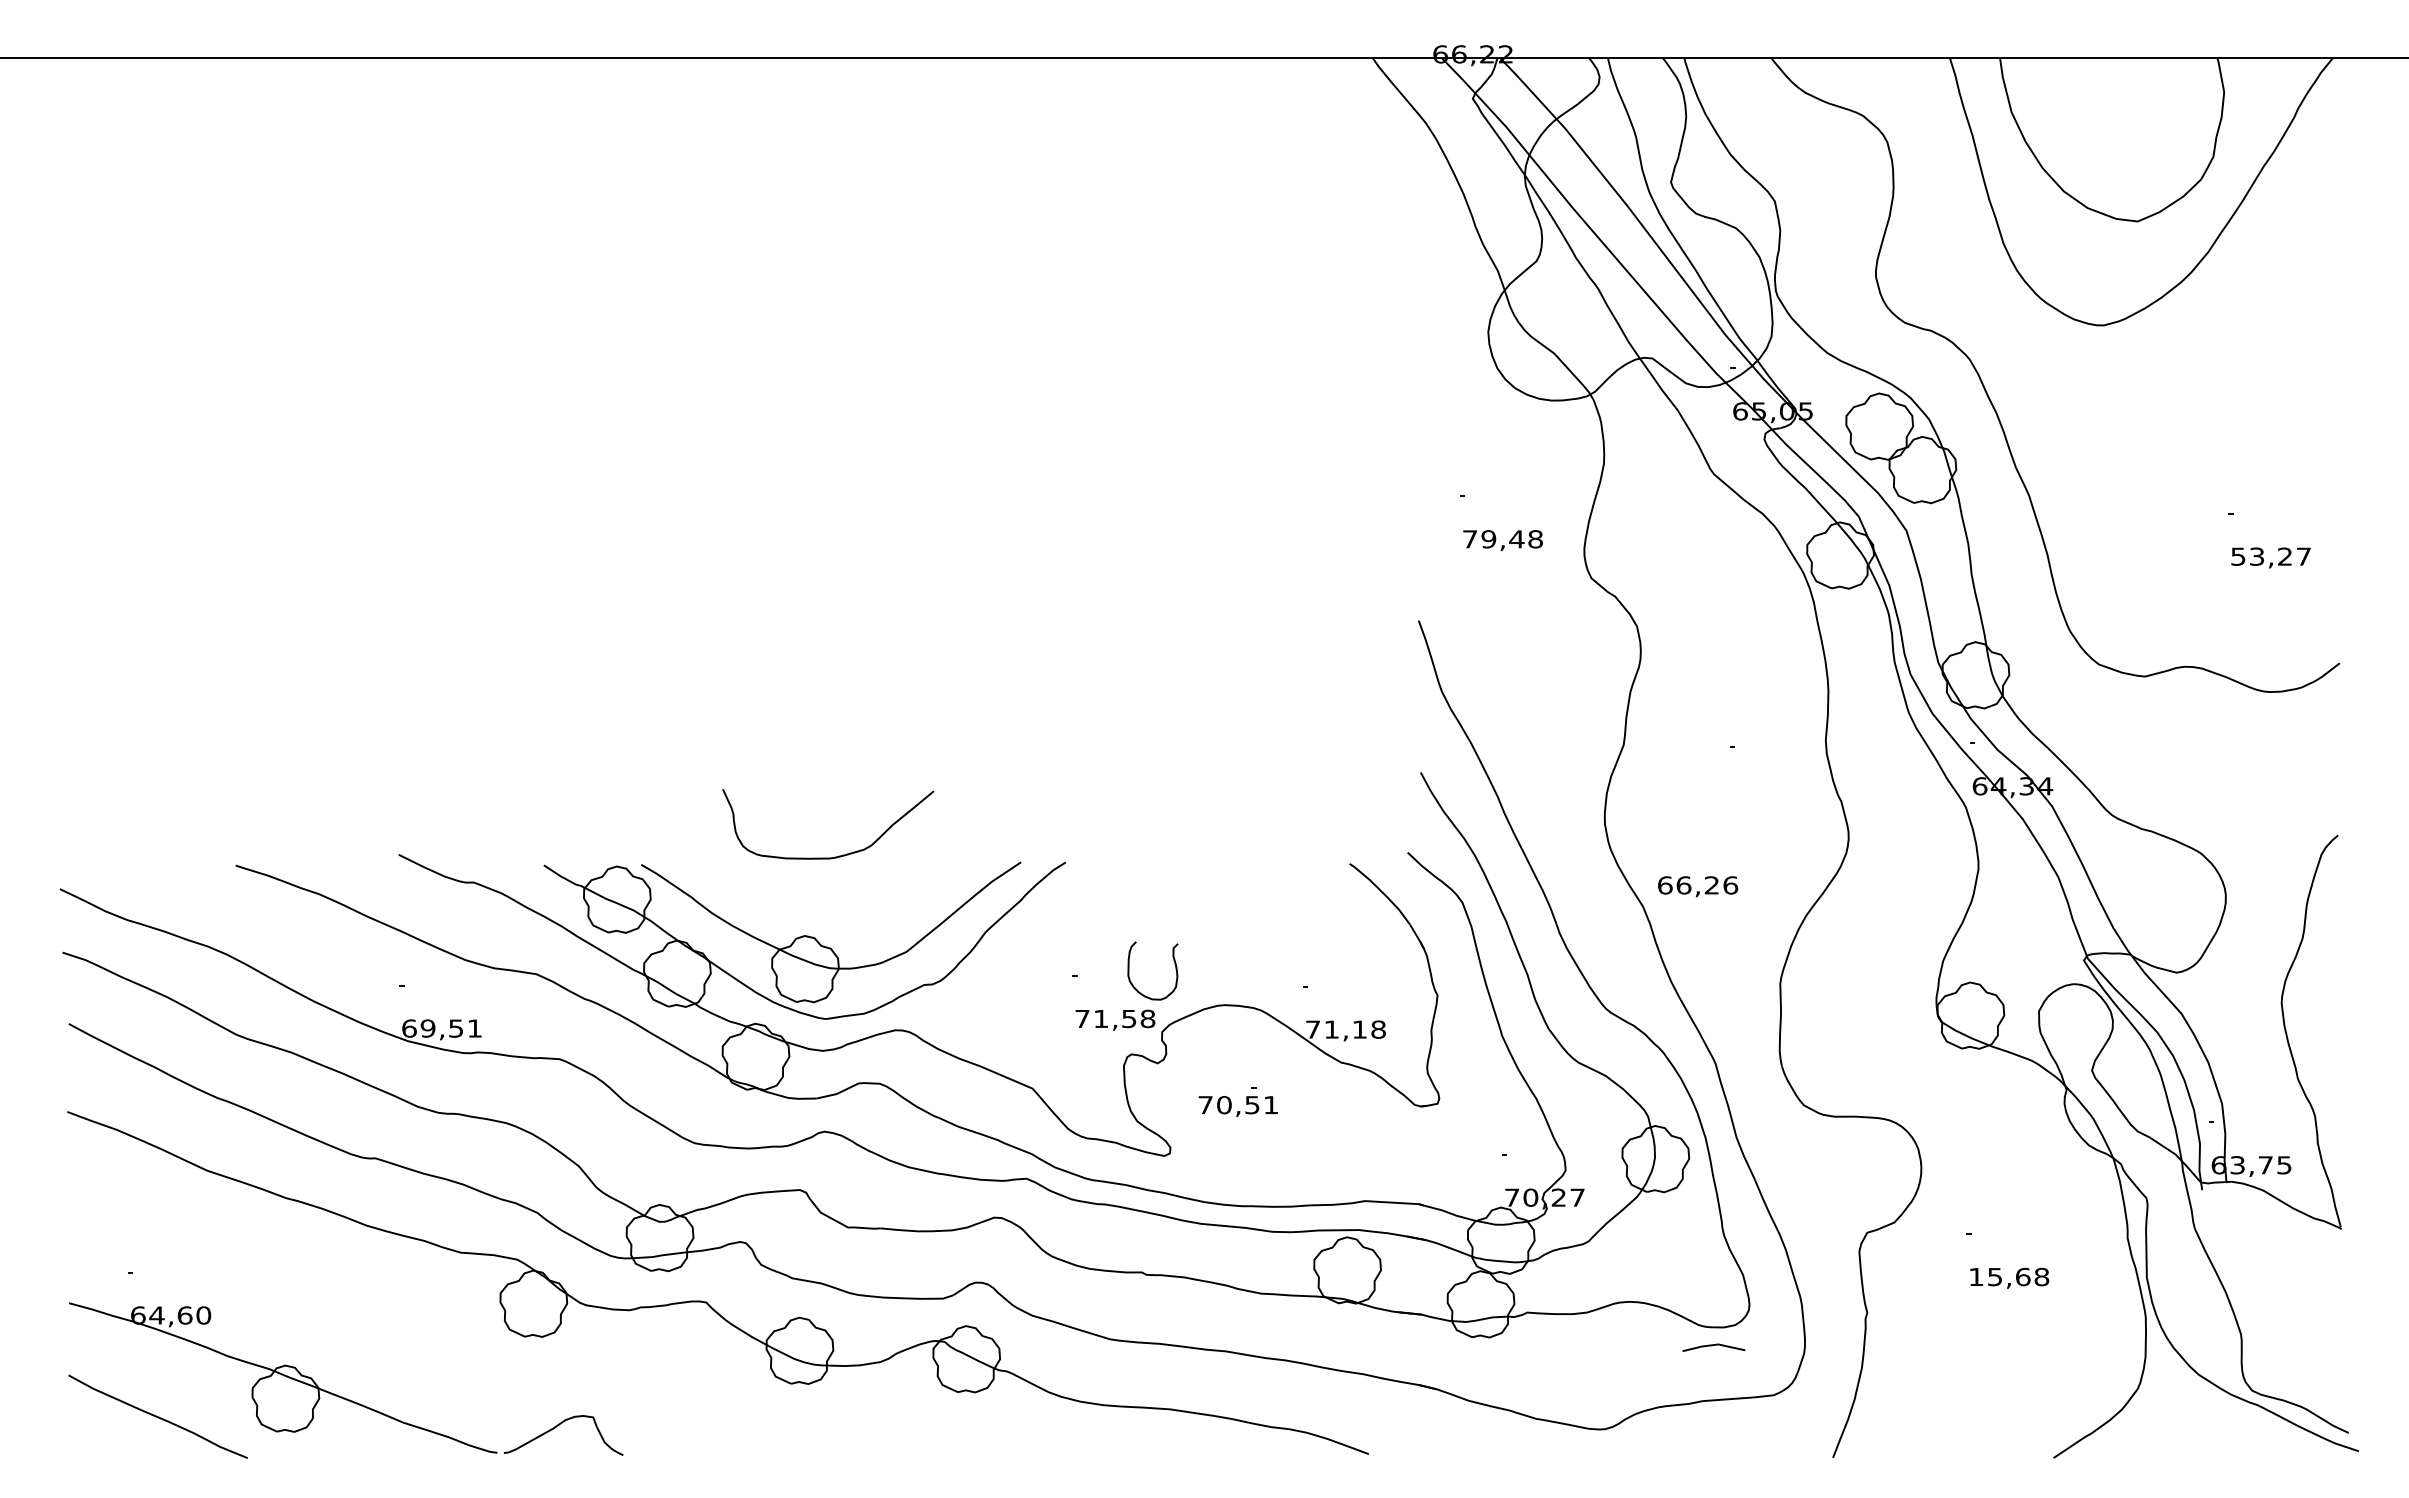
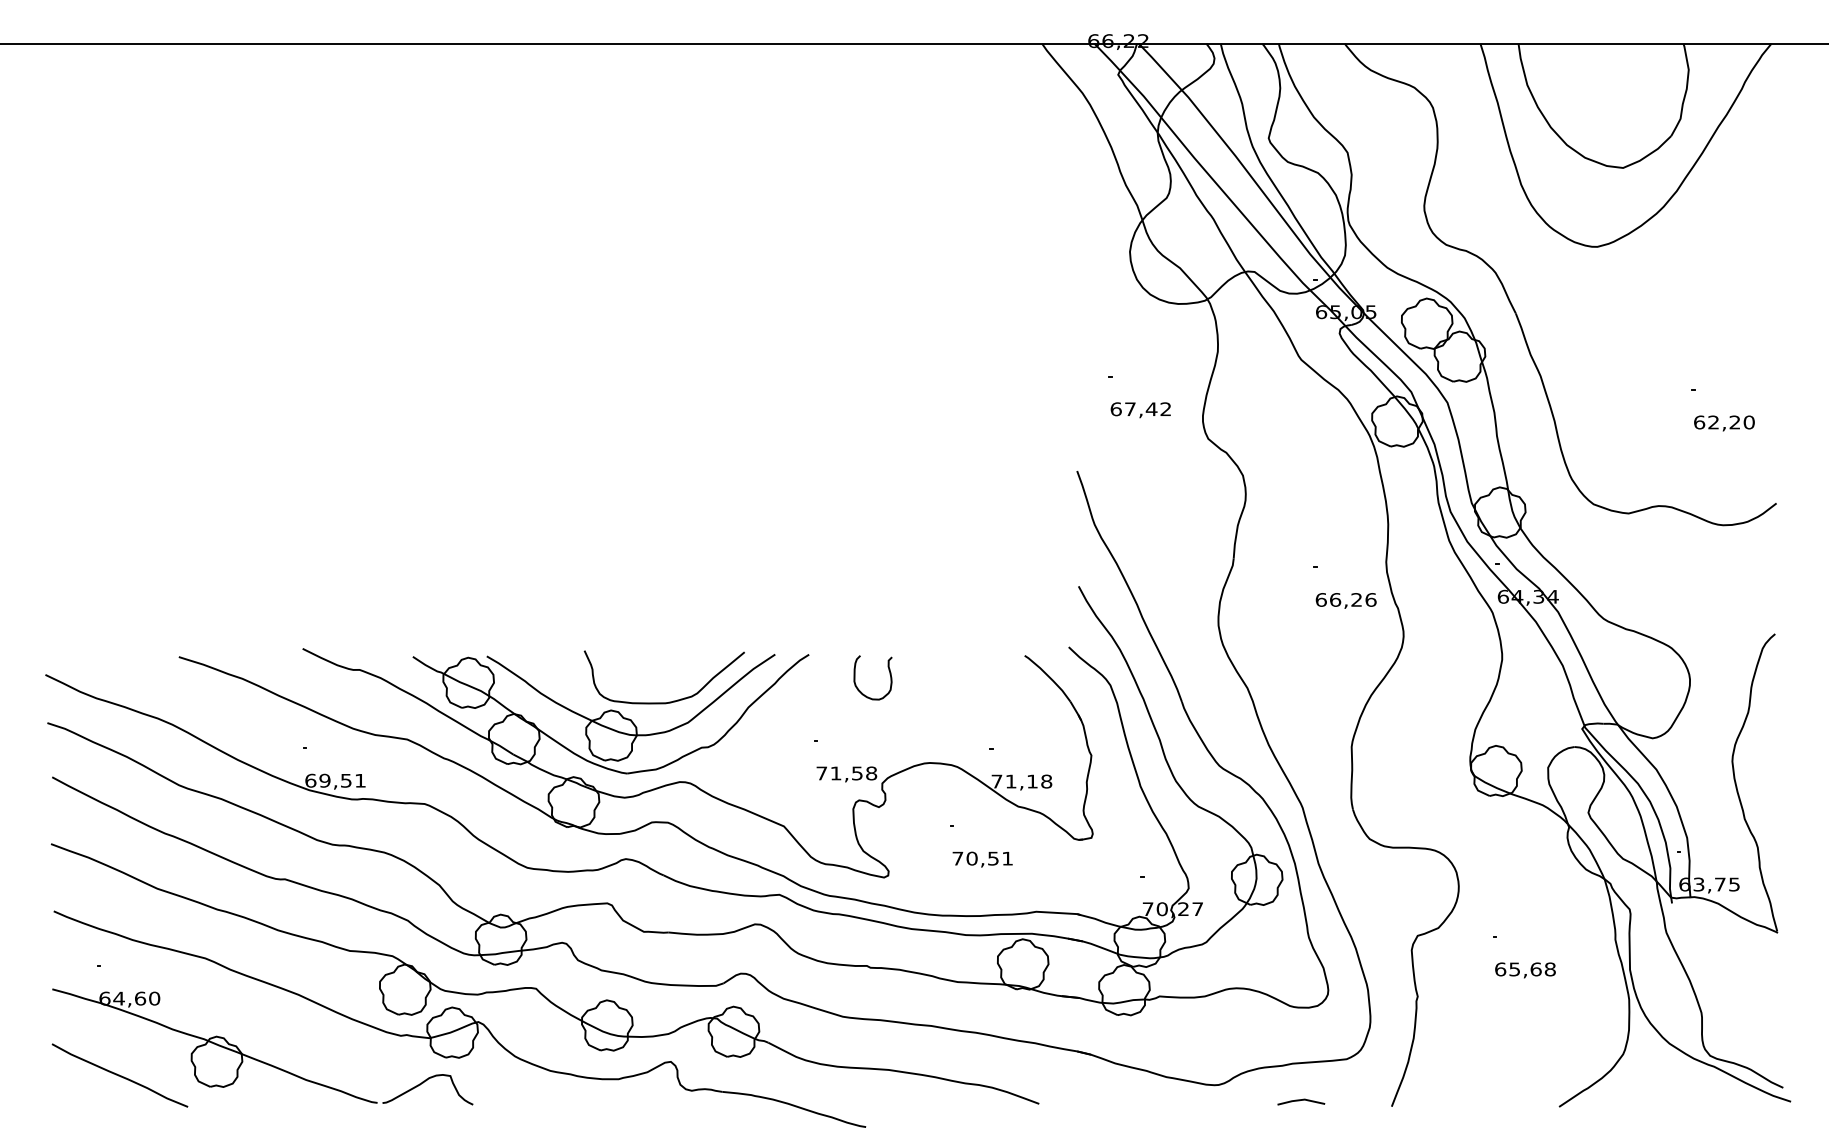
text: (1502, 539) -> (1140, 409), 79,48 -> 67,42
text: (2271, 556) -> (1724, 422), 53,27 -> 62,20
curve: (834, 856) -> (669, 701), moved
text: (1698, 886) -> (1346, 600), moved
curve: (1174, 964) -> (889, 672), moved
text: (1237, 1106) -> (982, 859), moved
text: (1976, 1276) -> (1500, 969), 15,68 -> 65,68
part: (605, 1342) -> (459, 1019), added
line: (1712, 1346) -> (1300, 1101), moved

